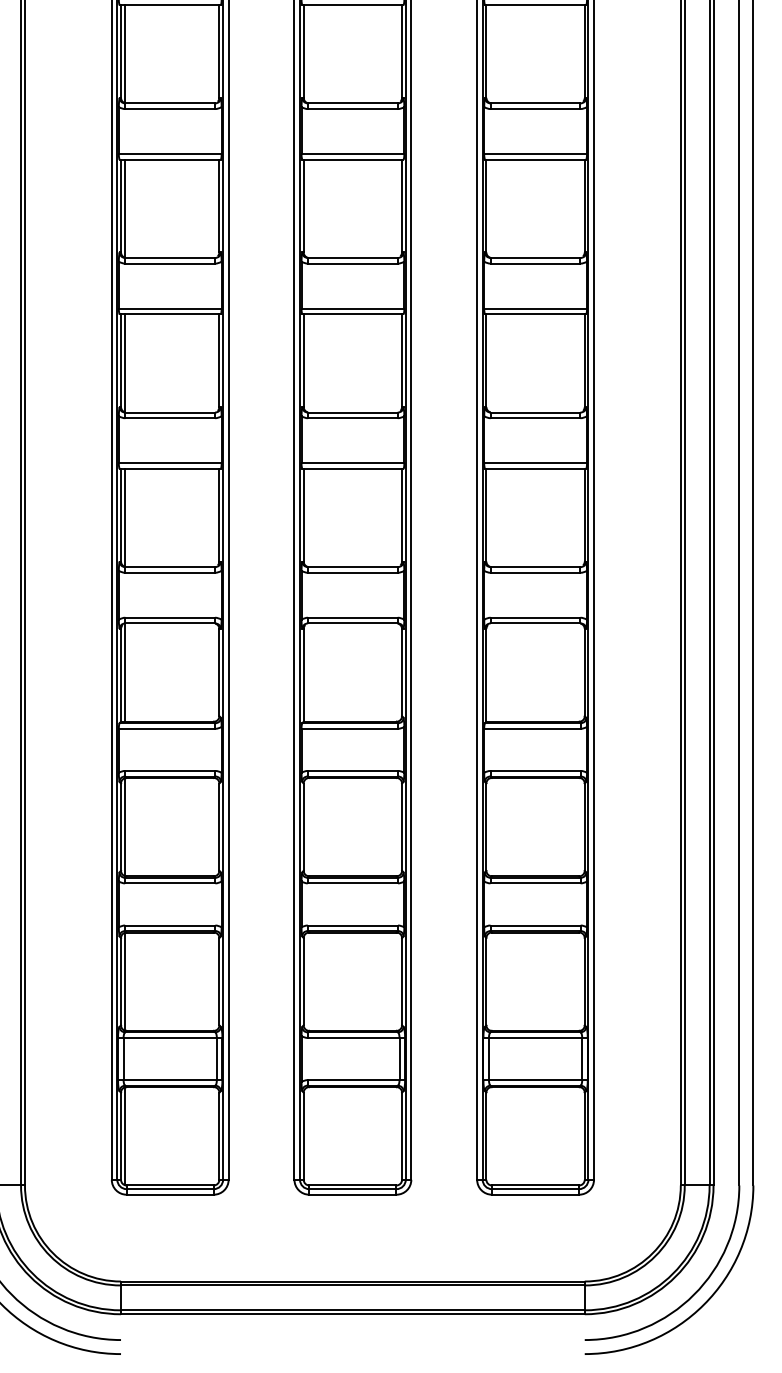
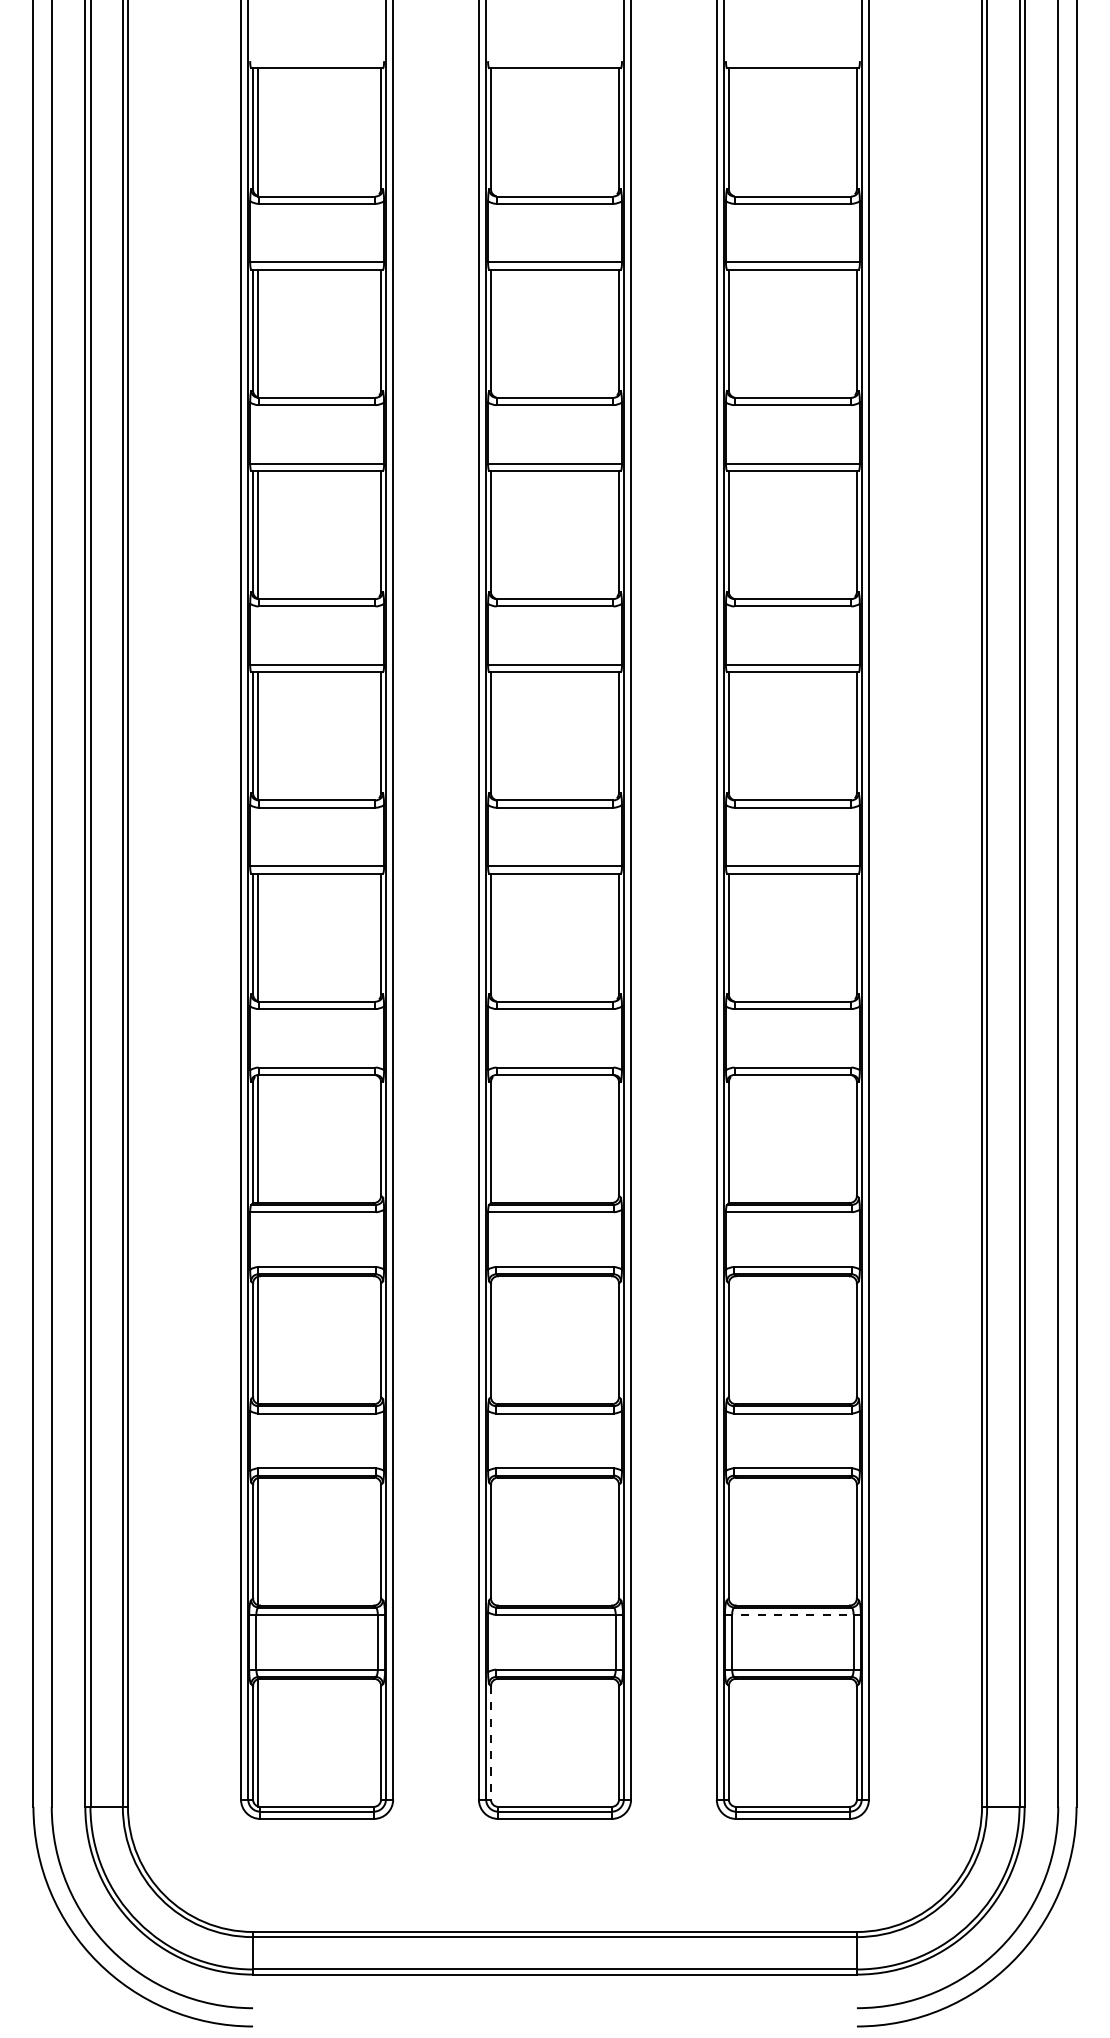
line: (535, 1037) -> (792, 1614), solid -> dashed
line: (303, 1136) -> (490, 1742), solid -> dashed

